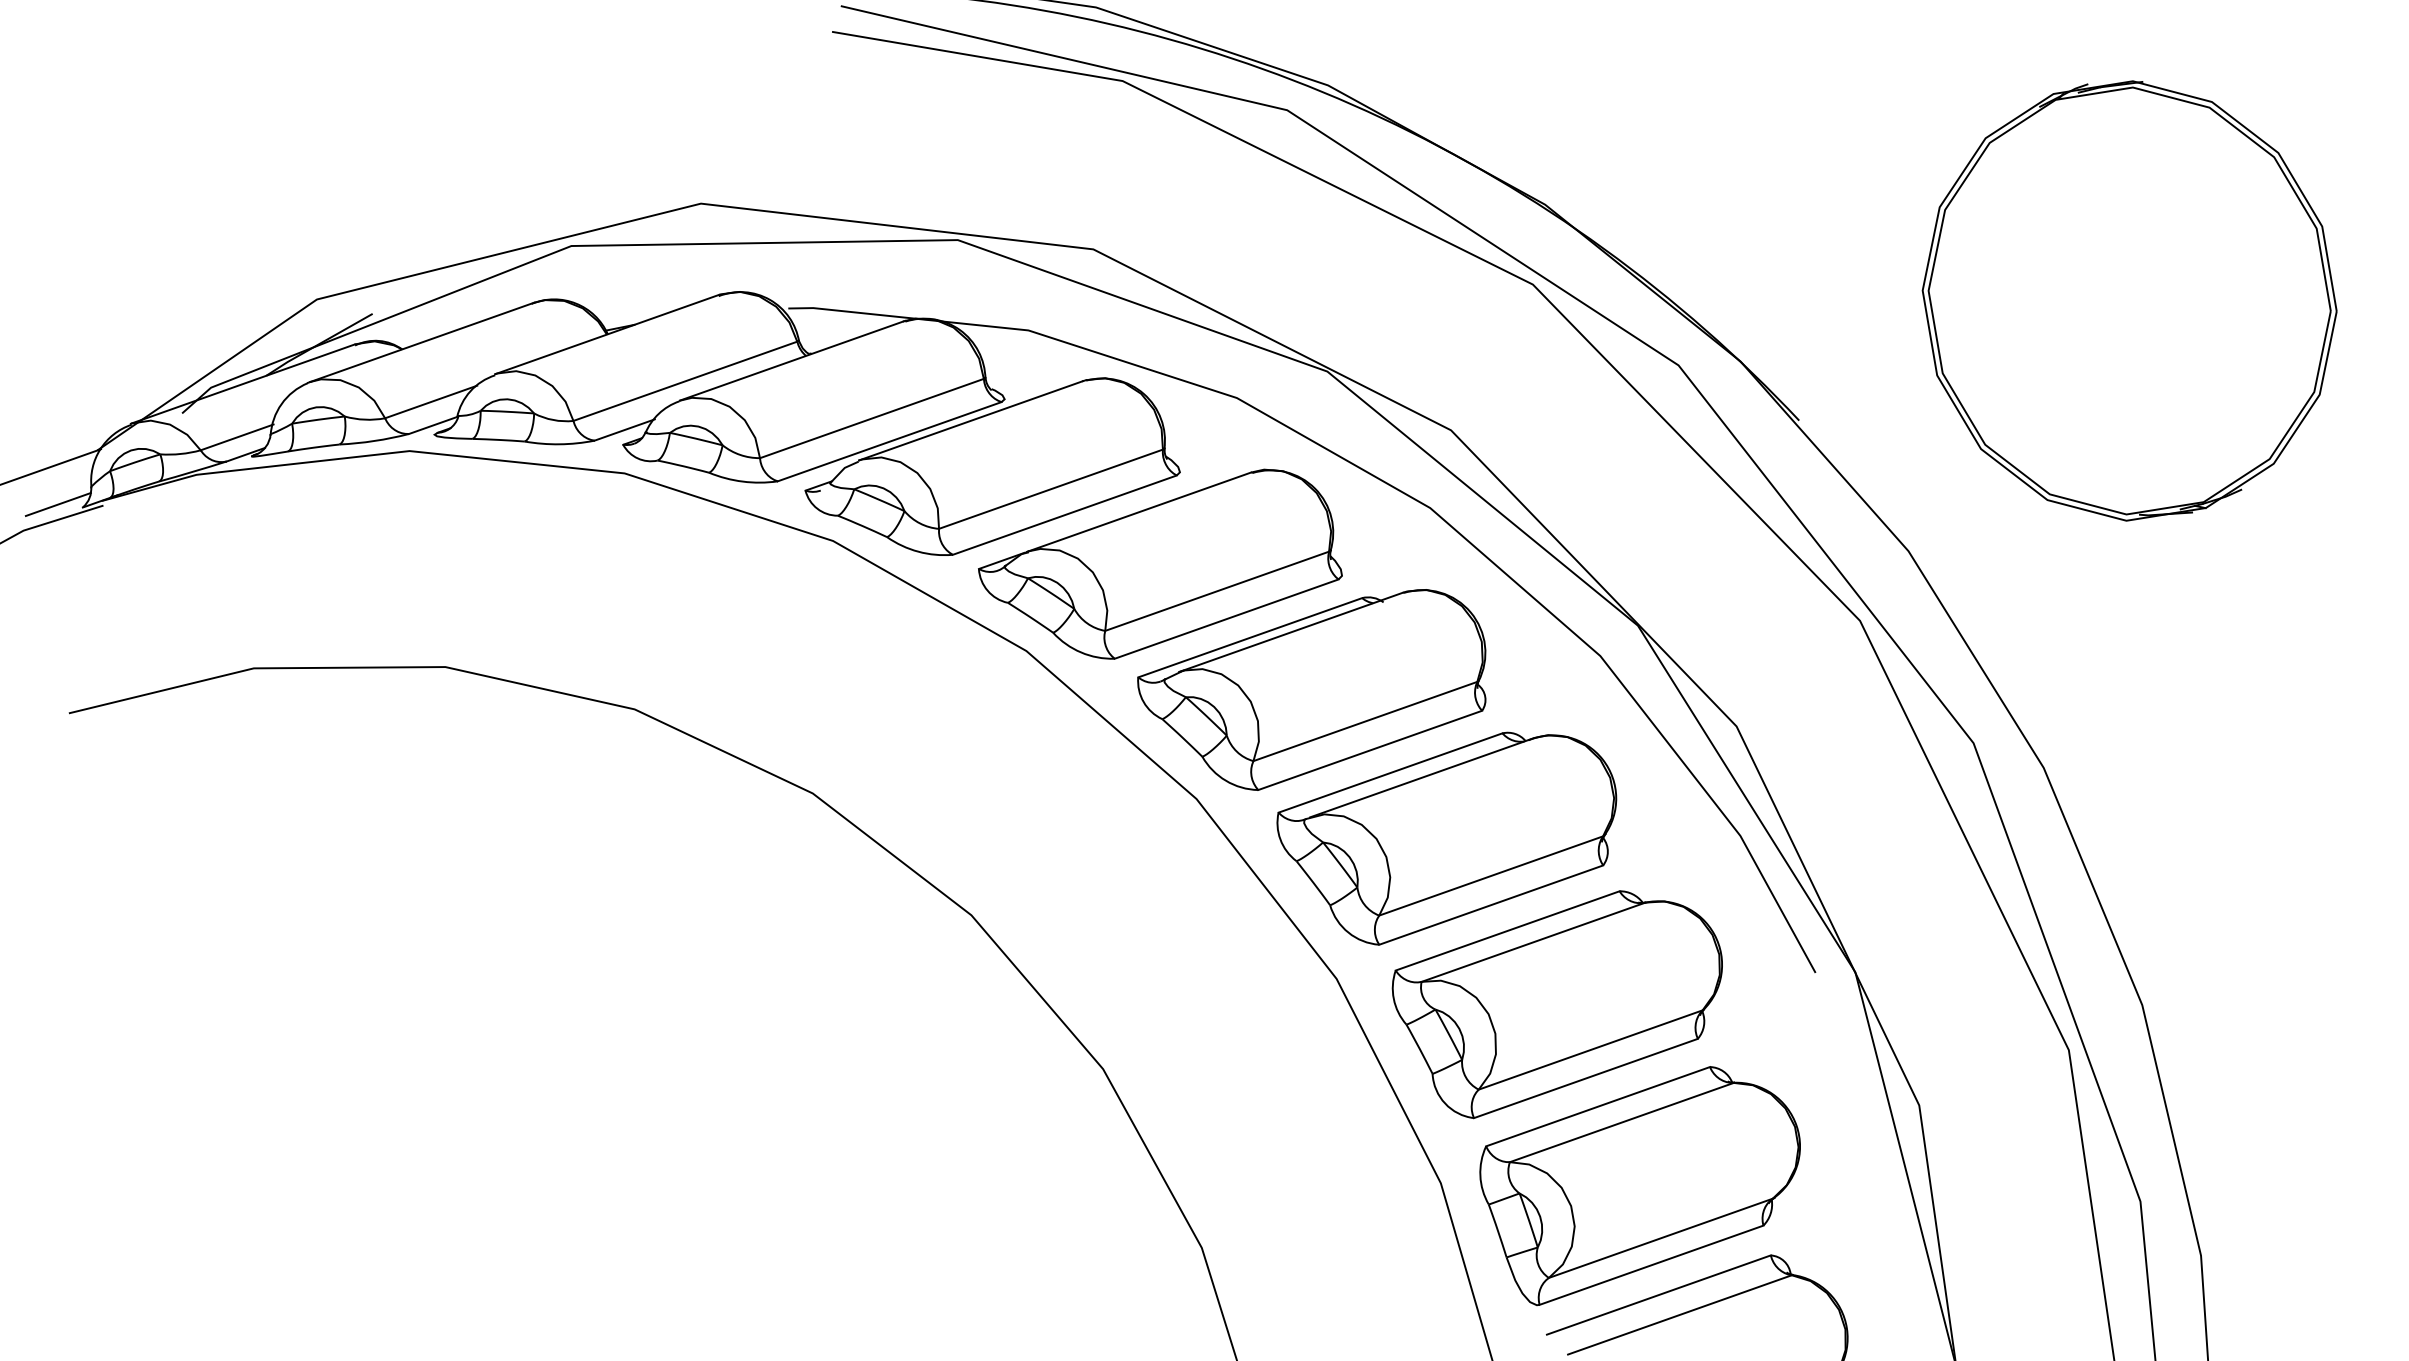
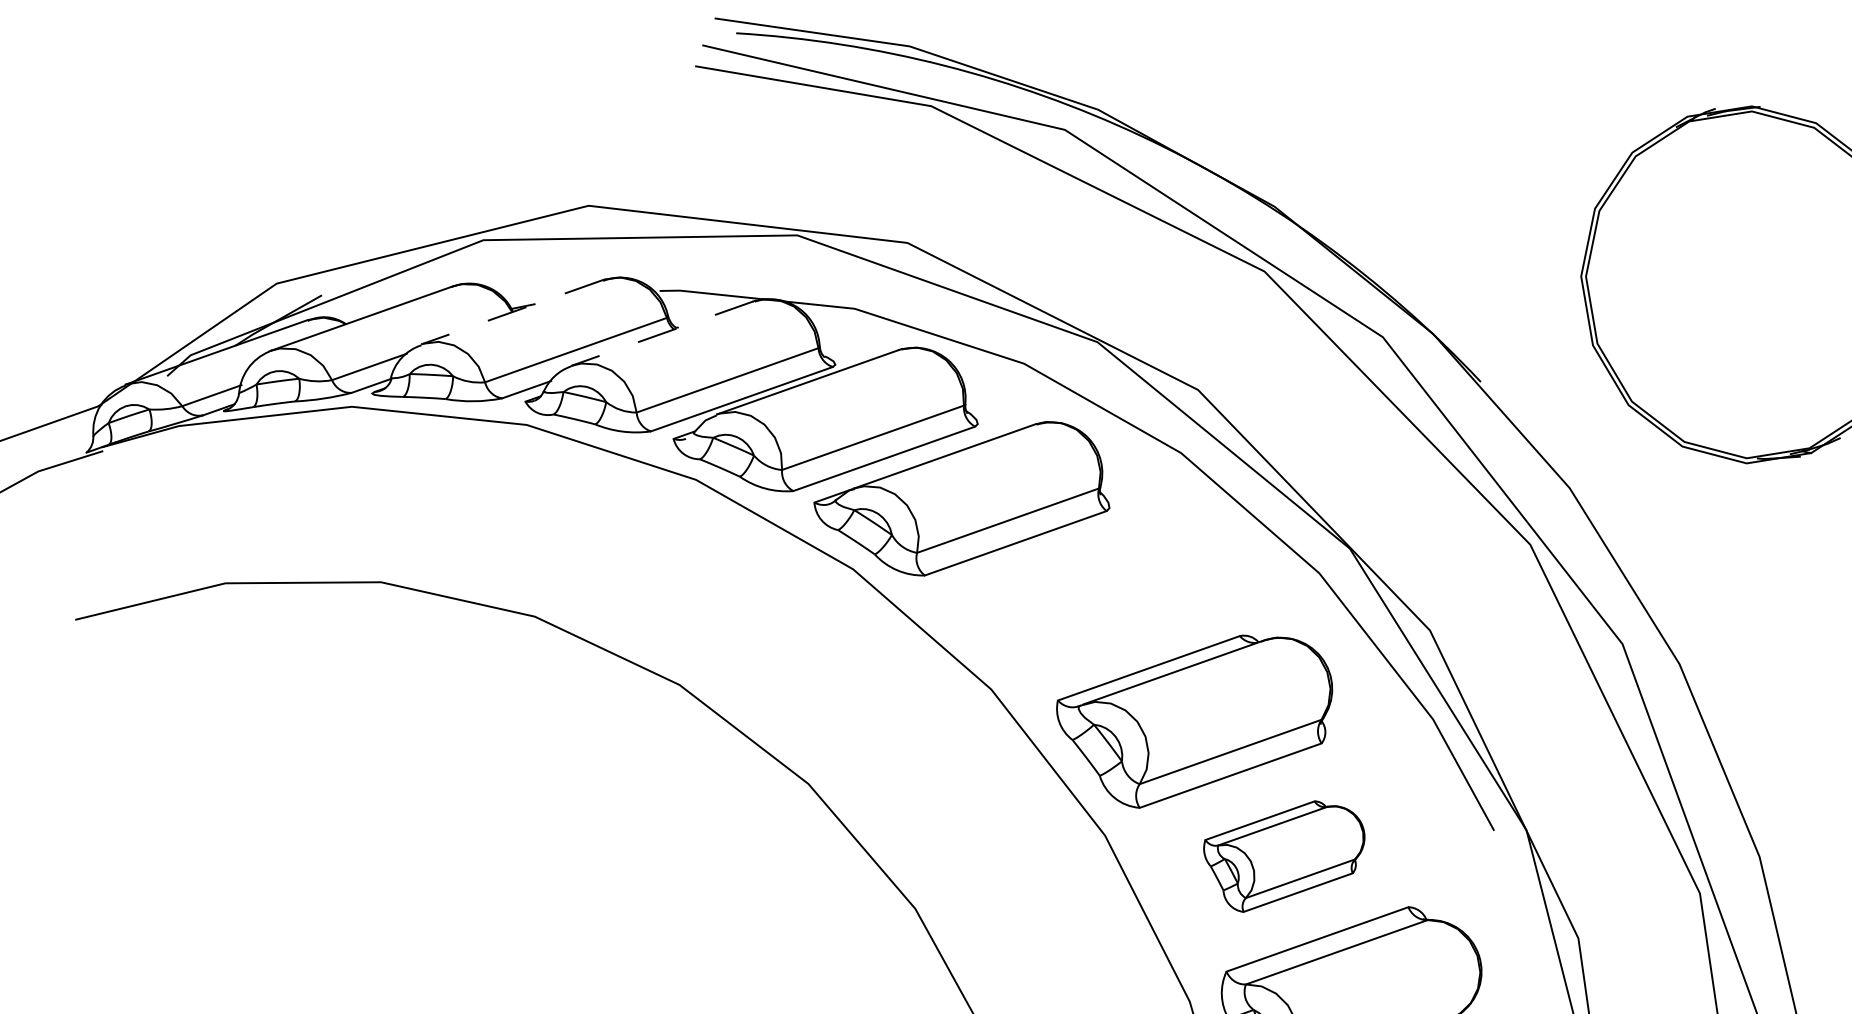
line: (607, 334) -> (512, 312), solid -> dashed
line: (791, 360) -> (662, 333), solid -> dashed
line: (57, 504) -> (65, 450), removed
part: (1311, 689) -> (1084, 600), removed
part: (1556, 1004) -> (1283, 856), size x0.6

